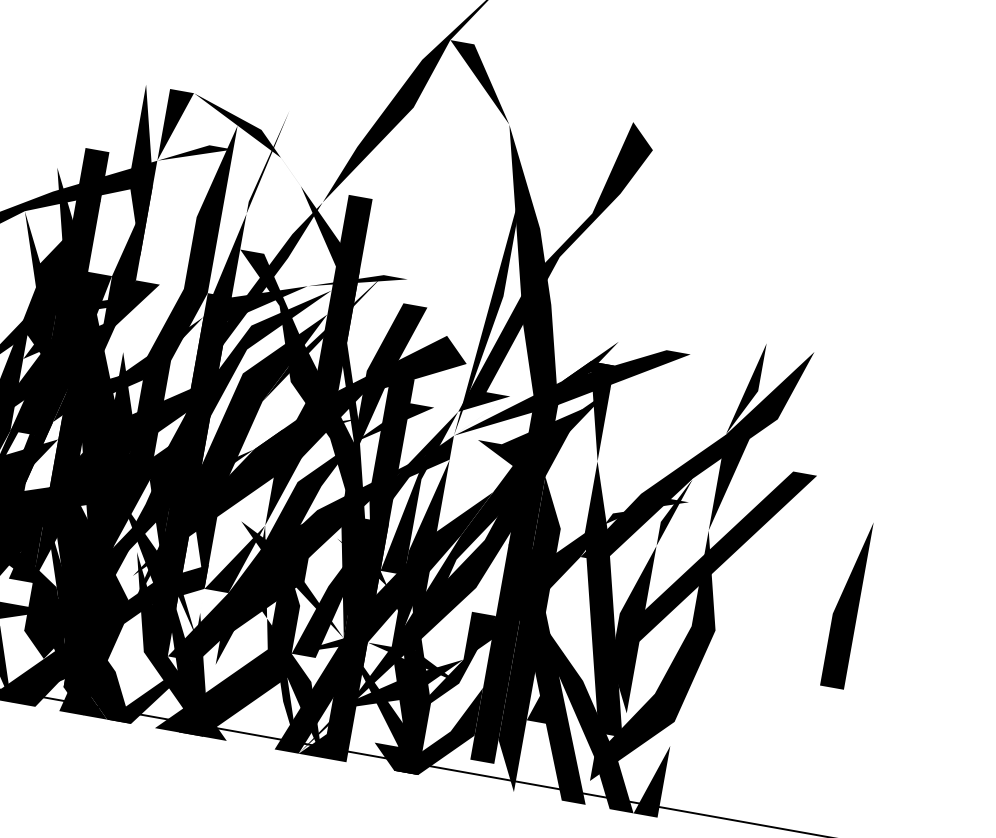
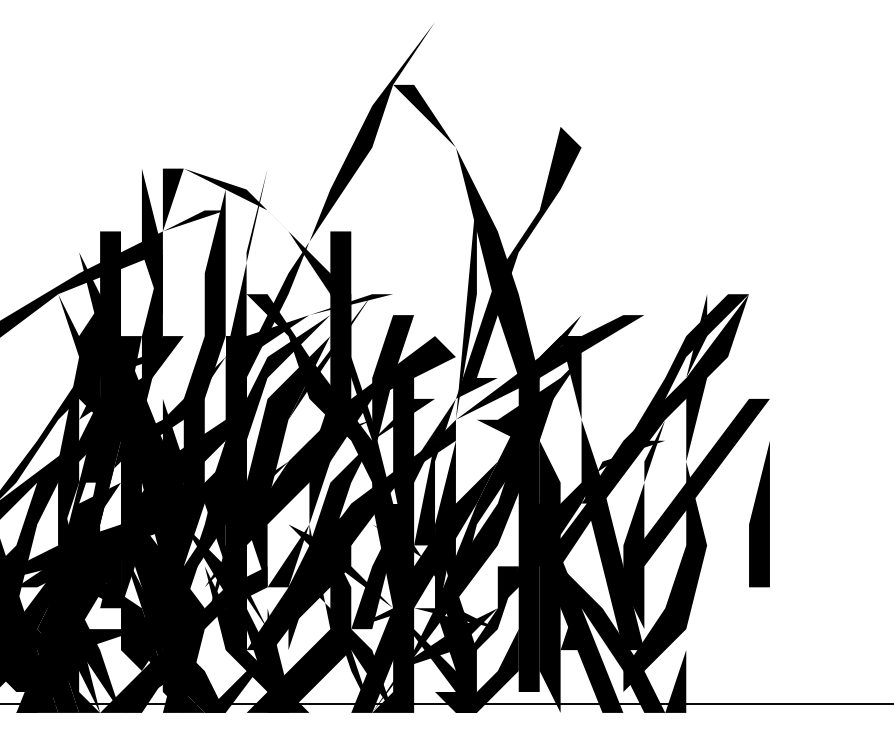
fill: (667, 486) -> (644, 430), added
part: (846, 604) -> (759, 514), moved

